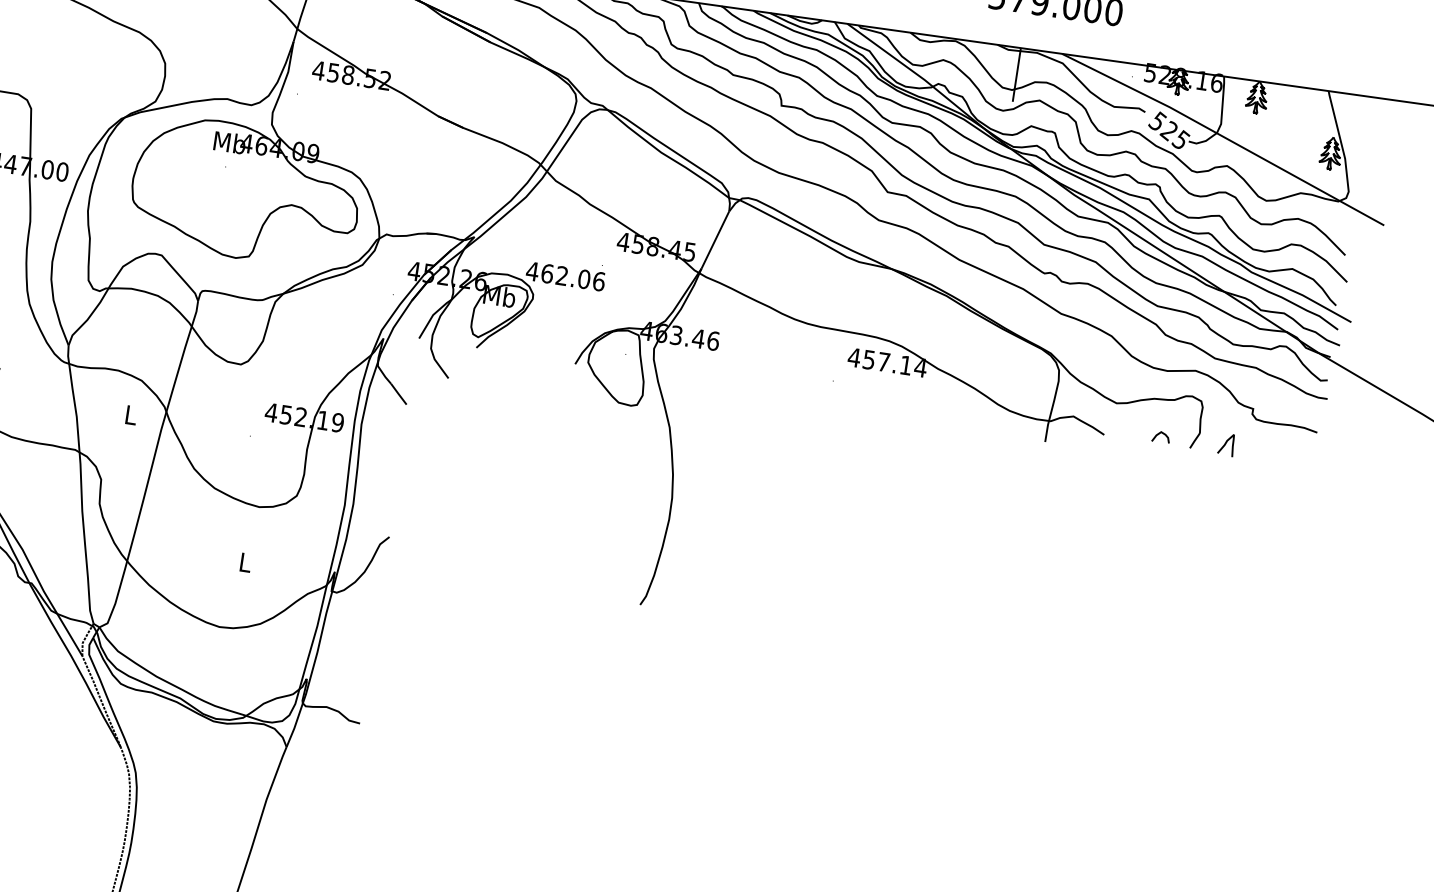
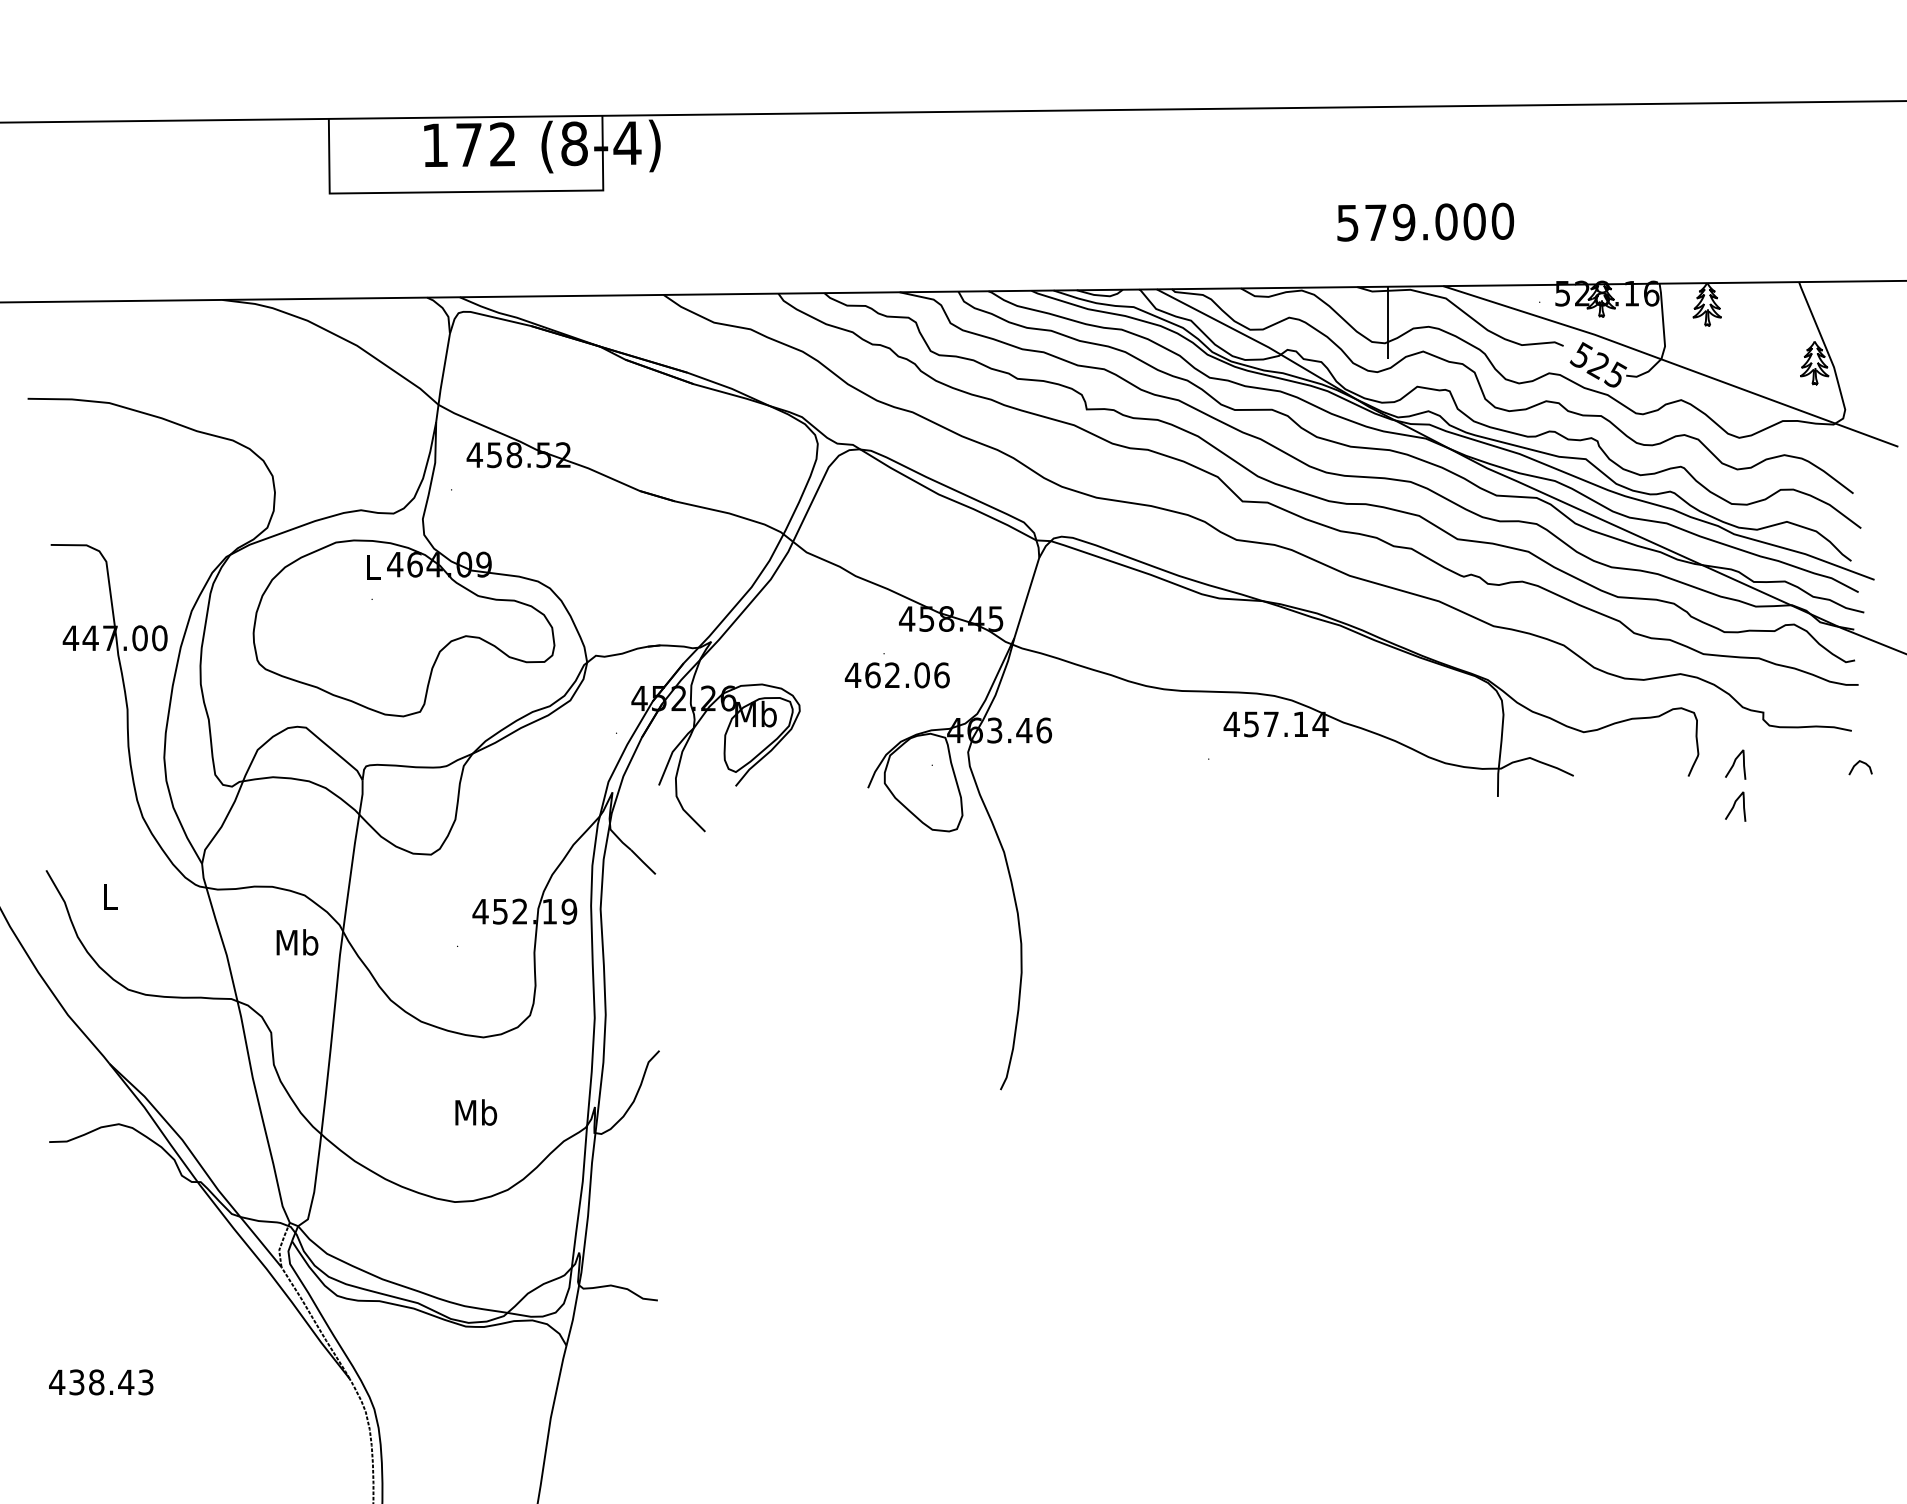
text: (229, 142) -> (372, 566), Mb -> L
text: (565, 276) -> (896, 675), moved
text: (131, 415) -> (297, 942), L -> Mb
curve: (1159, 434) -> (1857, 764), moved
curve: (1221, 475) -> (1734, 806), added
text: (245, 562) -> (476, 1112), L -> Mb

